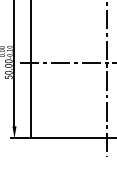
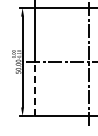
line: (31, 99) -> (34, 88), solid -> dashed

